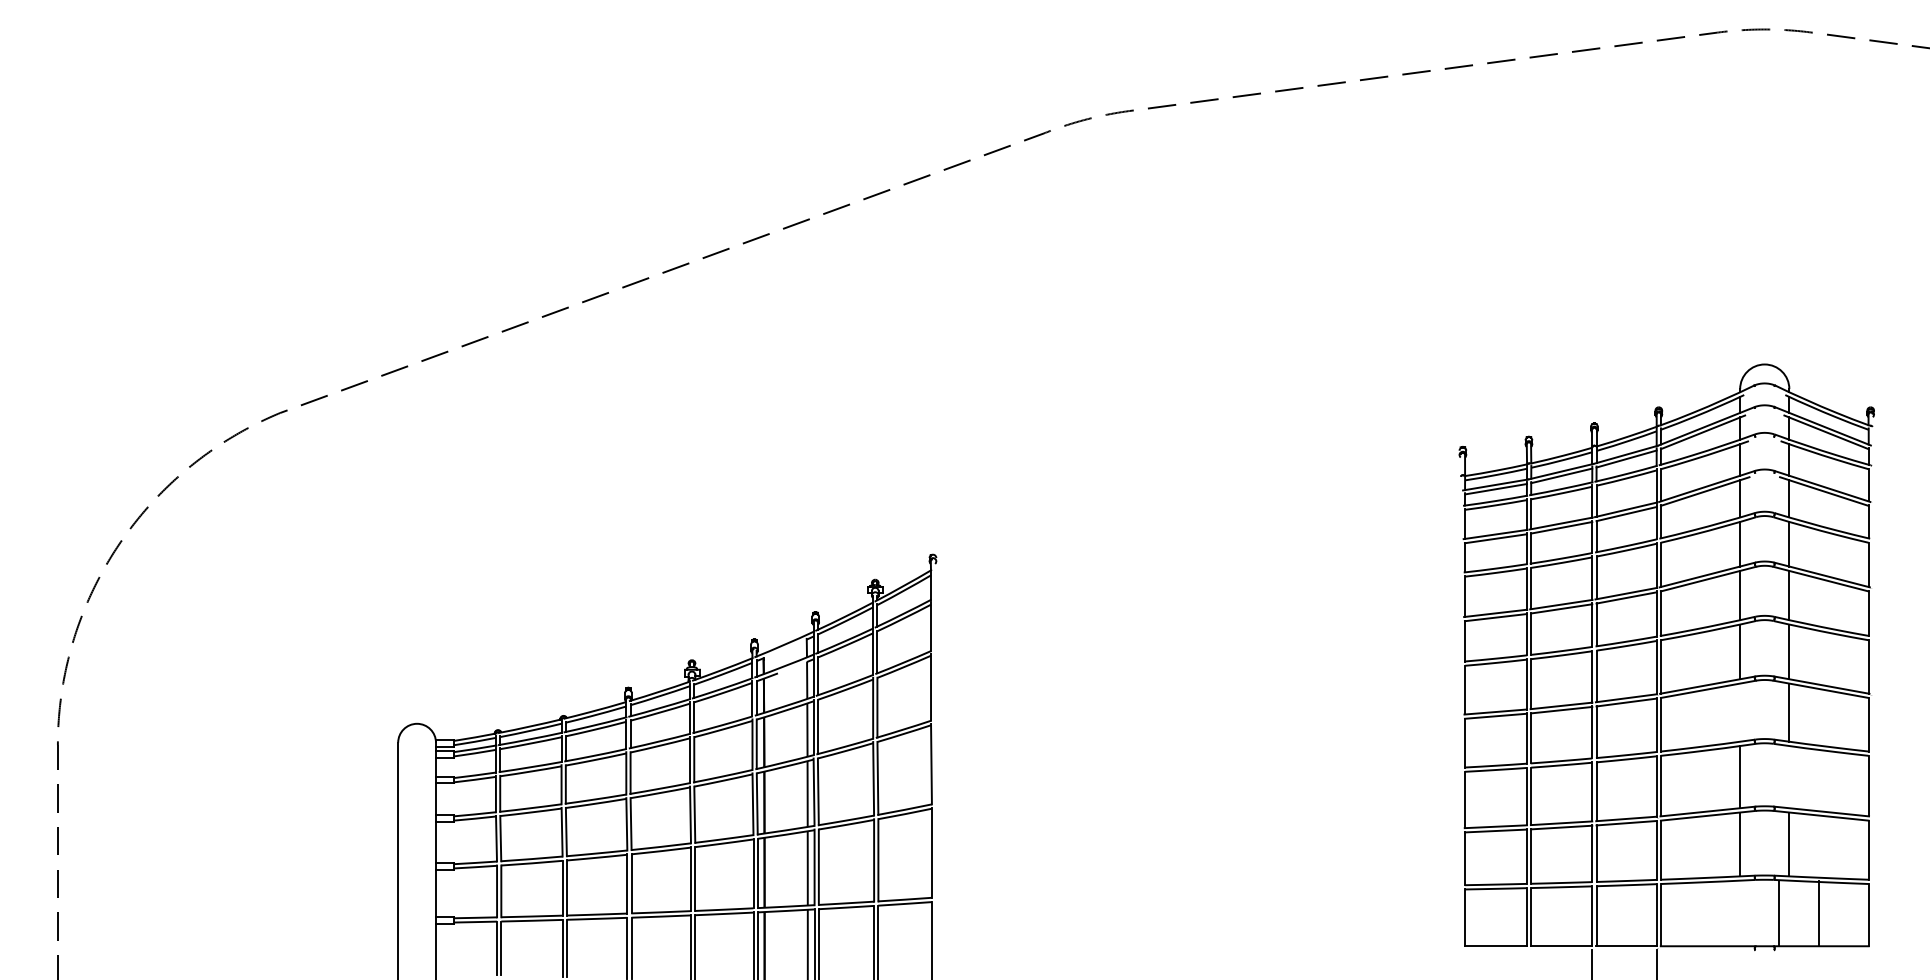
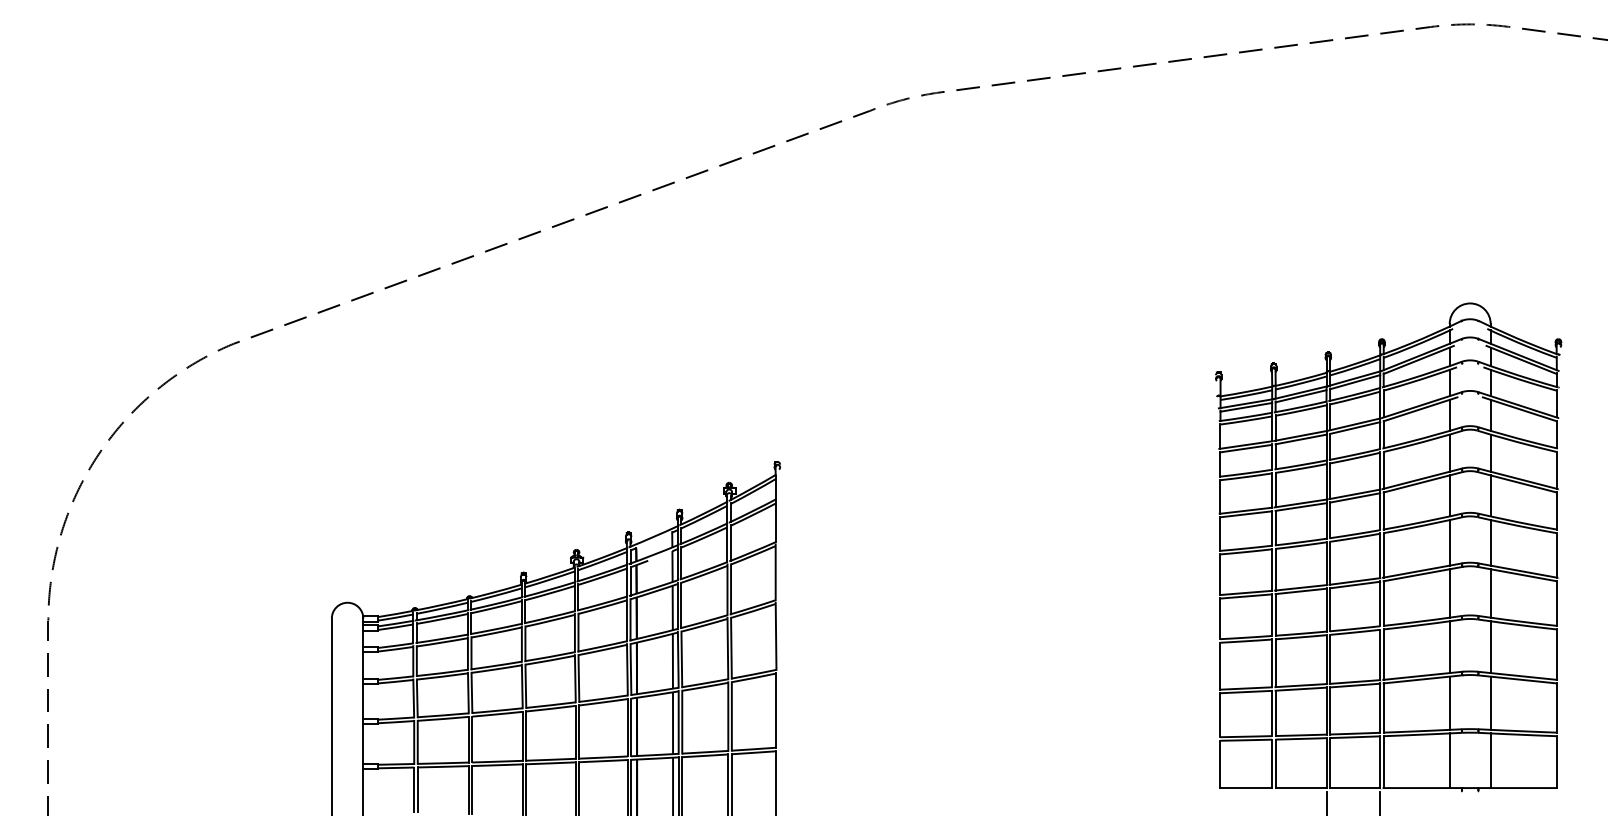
line: (1740, 712) -> (1449, 593), added
line: (1789, 777) -> (1490, 647), added
line: (1779, 913) -> (1449, 760), moved
line: (1819, 913) -> (1490, 760), moved

